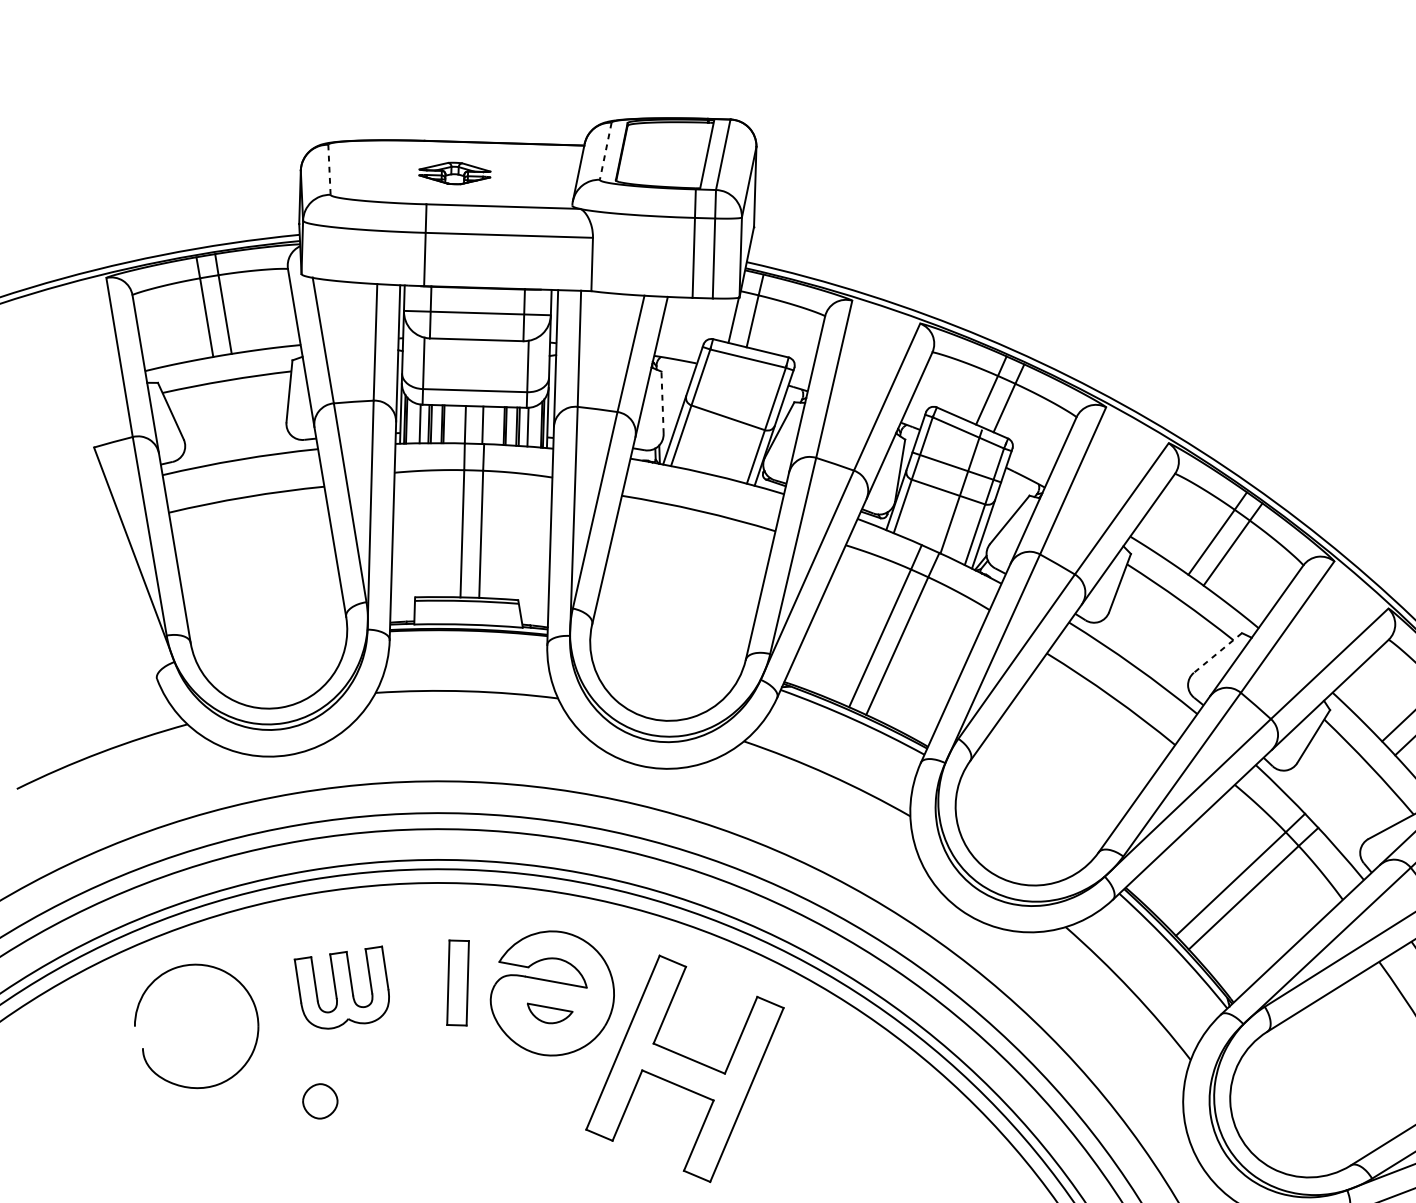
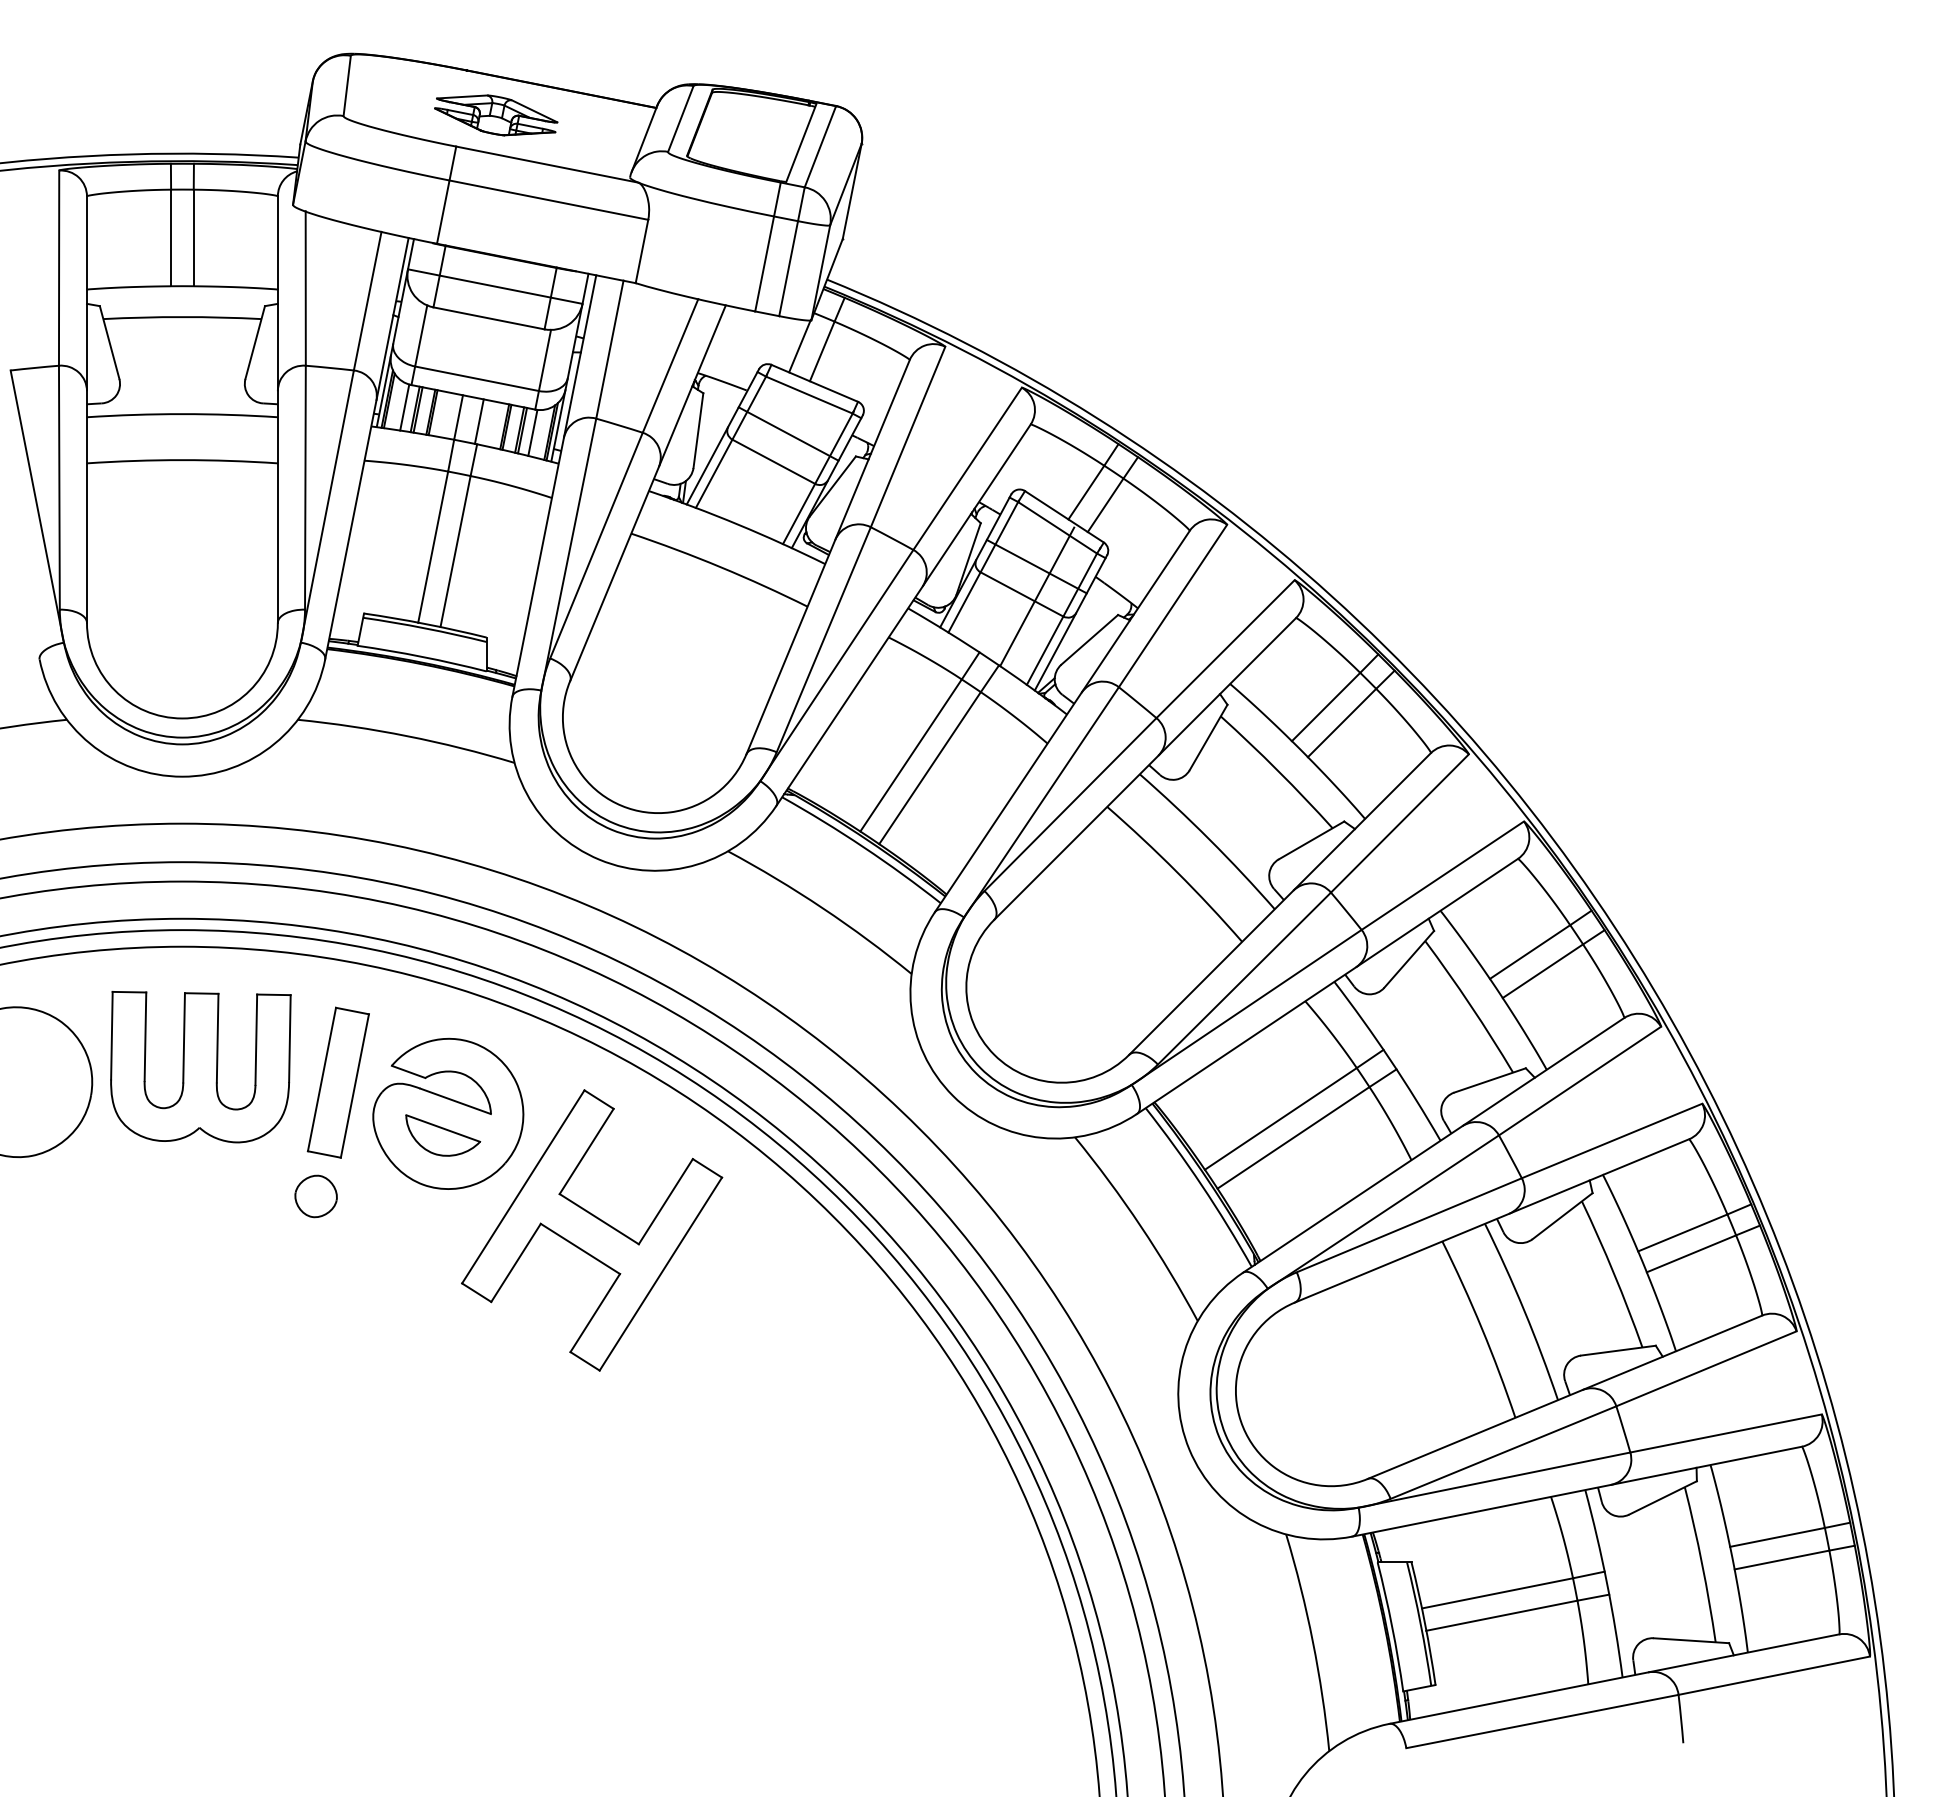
line: (605, 151) -> (680, 119), dashed -> solid
line: (329, 169) -> (347, 85), dashed -> solid
part: (455, 173) -> (496, 115), size x1.43
line: (736, 392) -> (788, 433), added
line: (662, 402) -> (698, 430), dashed -> solid
line: (1217, 653) -> (1311, 840), dashed -> solid
part: (457, 982) -> (337, 1082), size x1.43
part: (343, 989) -> (200, 1067), size x1.67
part: (550, 1011) -> (443, 1135), size x1.43
part: (319, 1101) -> (315, 1196), moved

